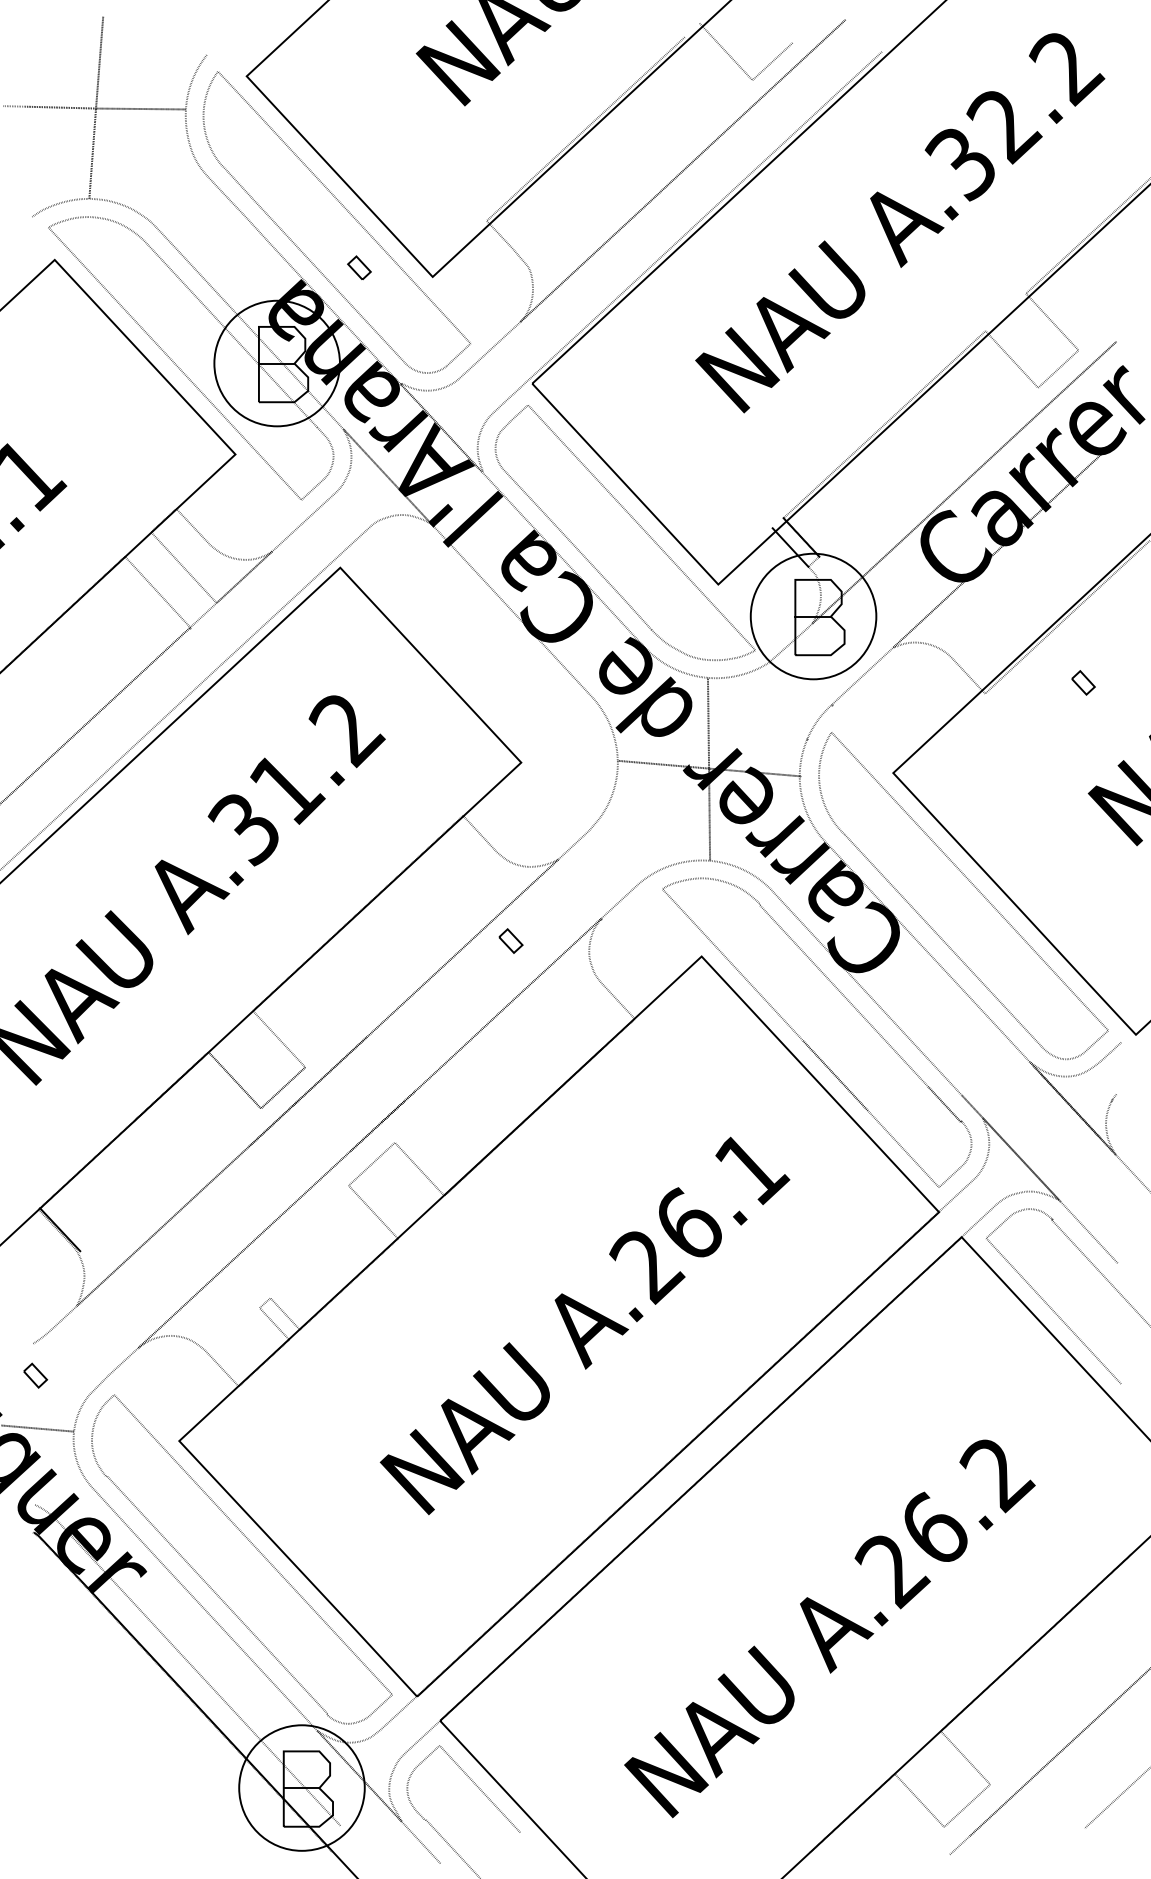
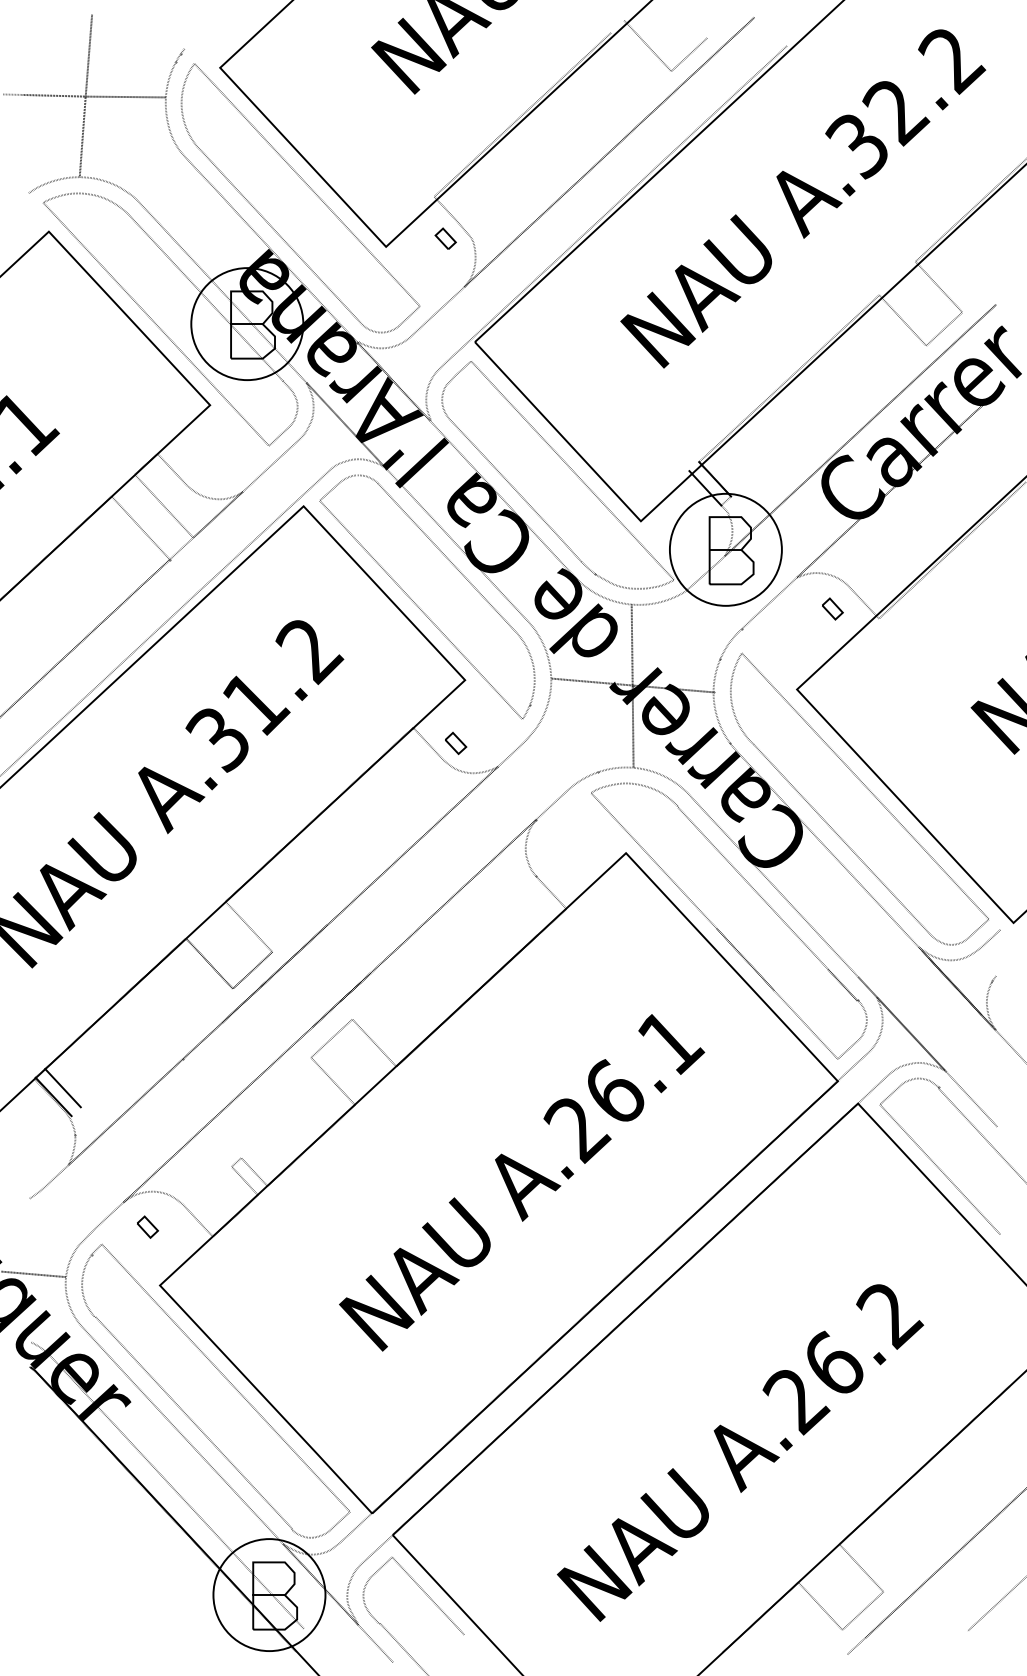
part: (359, 267) -> (445, 238), moved
part: (470, 680) -> (419, 606), added
part: (1083, 682) -> (832, 608), moved
part: (511, 940) -> (456, 742), moved
line: (70, 1220) -> (62, 1088), added
part: (35, 1374) -> (147, 1226), moved

